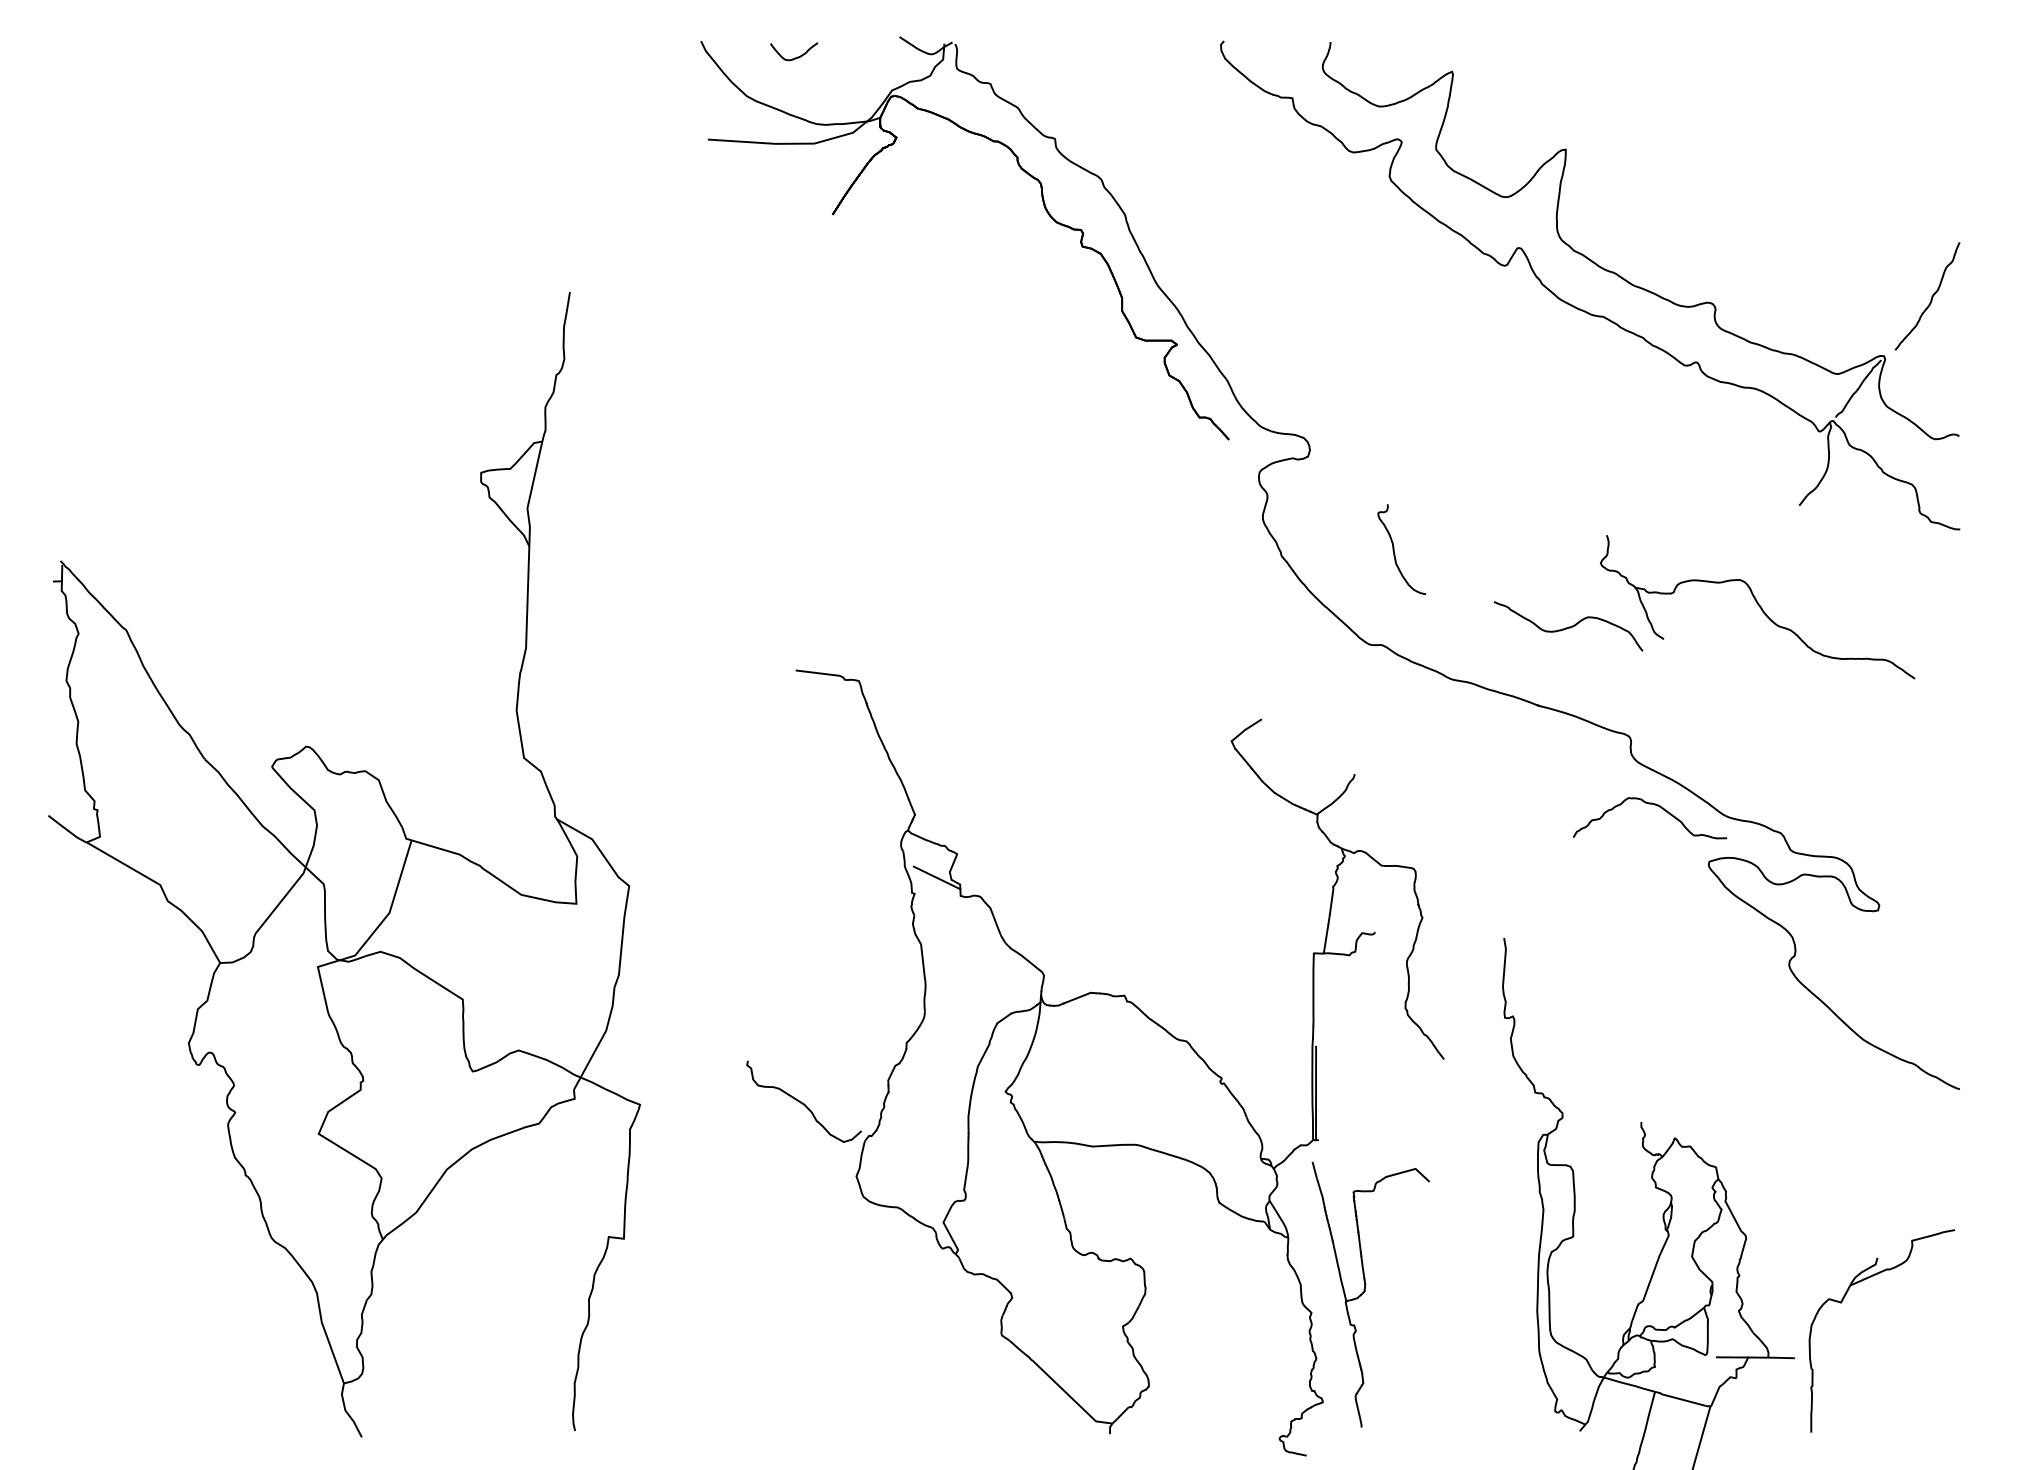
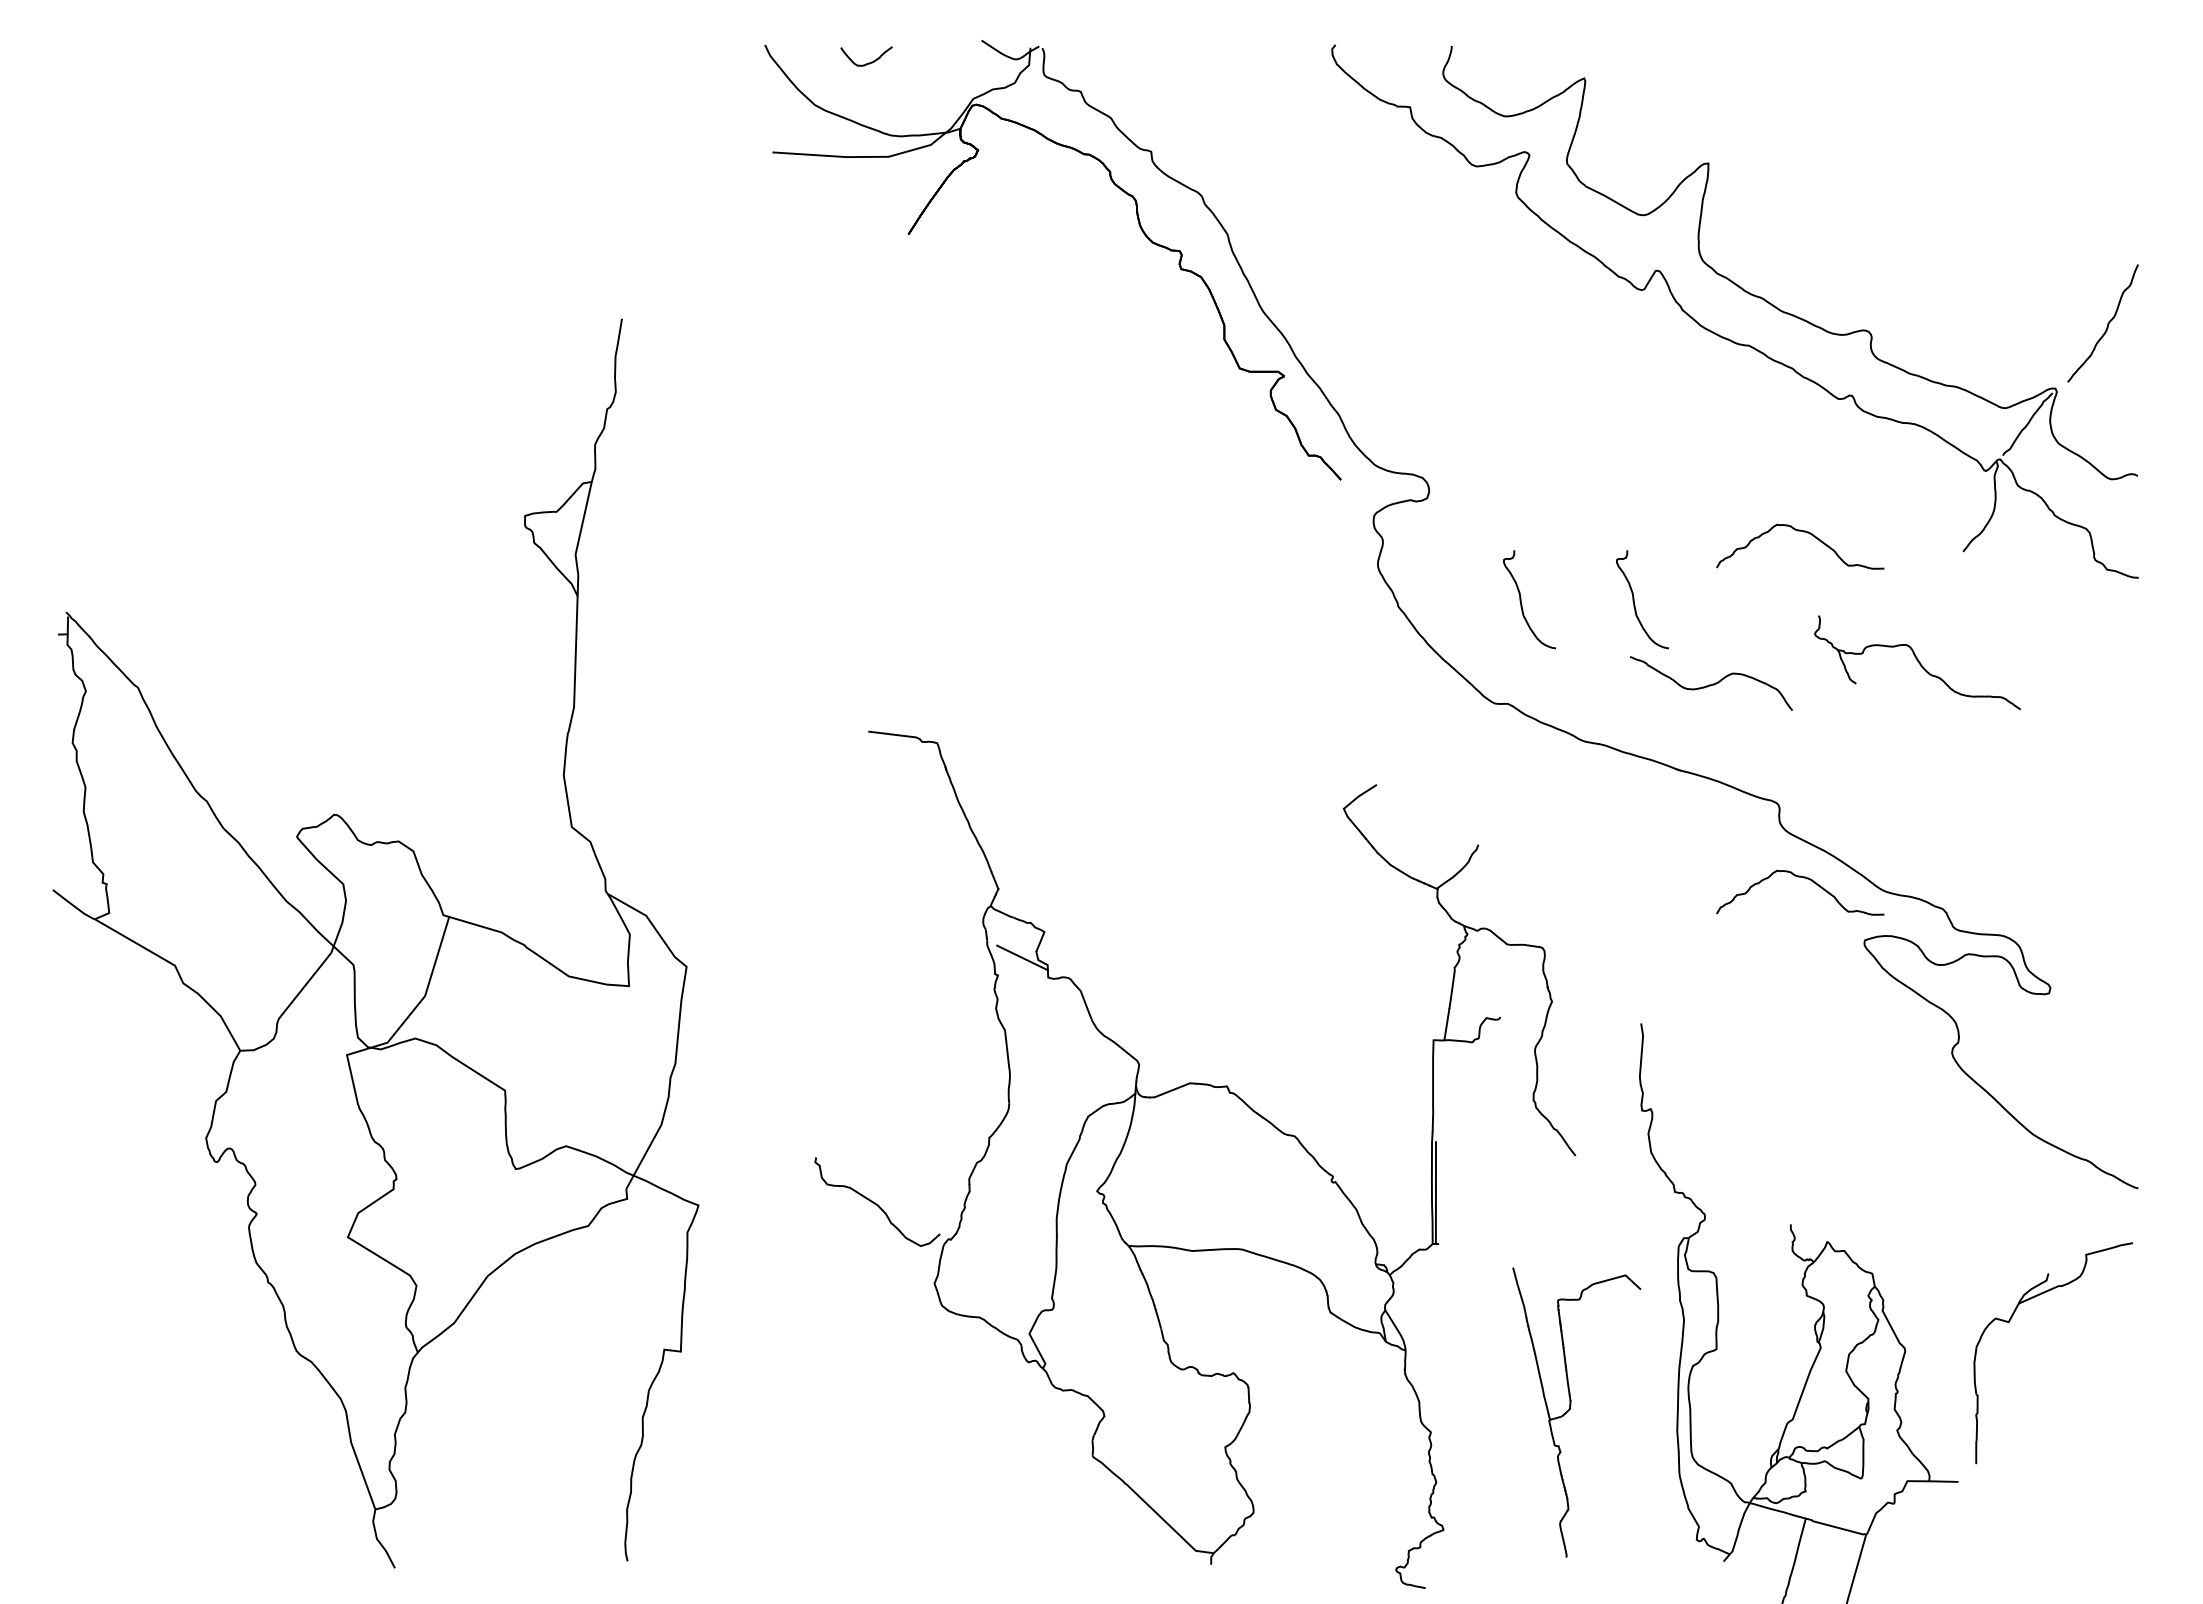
curve: (1652, 487) -> (1803, 532), added
curve: (1498, 549) -> (1634, 599), added
part: (1757, 607) -> (1917, 662), size x0.6
part: (1365, 1291) -> (1570, 1409), moved
part: (1842, 1301) -> (2010, 1321), moved
line: (1732, 1356) -> (1890, 1480), removed

